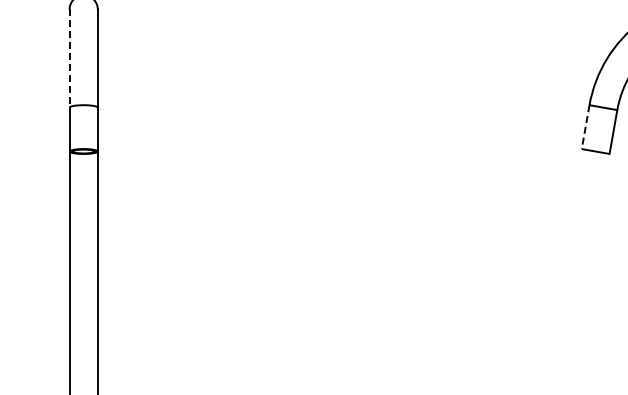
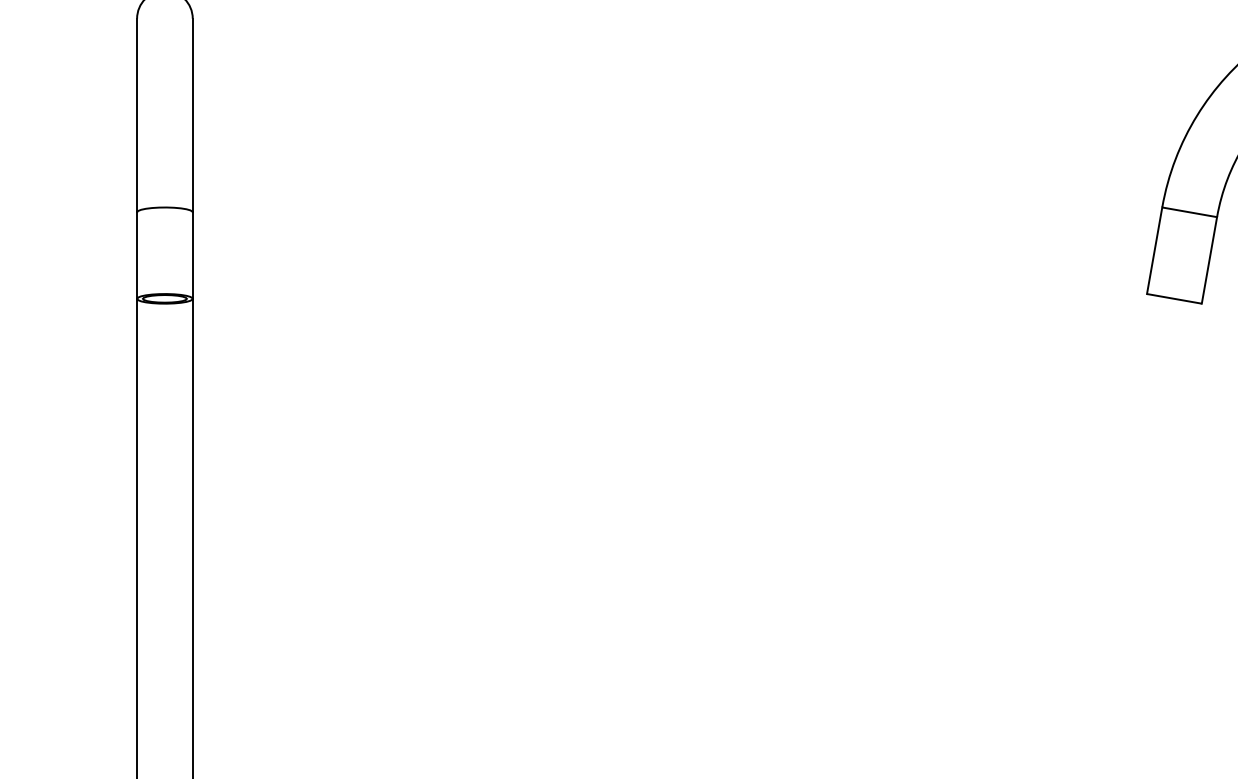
line: (69, 59) -> (136, 117), dashed -> solid
line: (585, 127) -> (1154, 251), dashed -> solid

